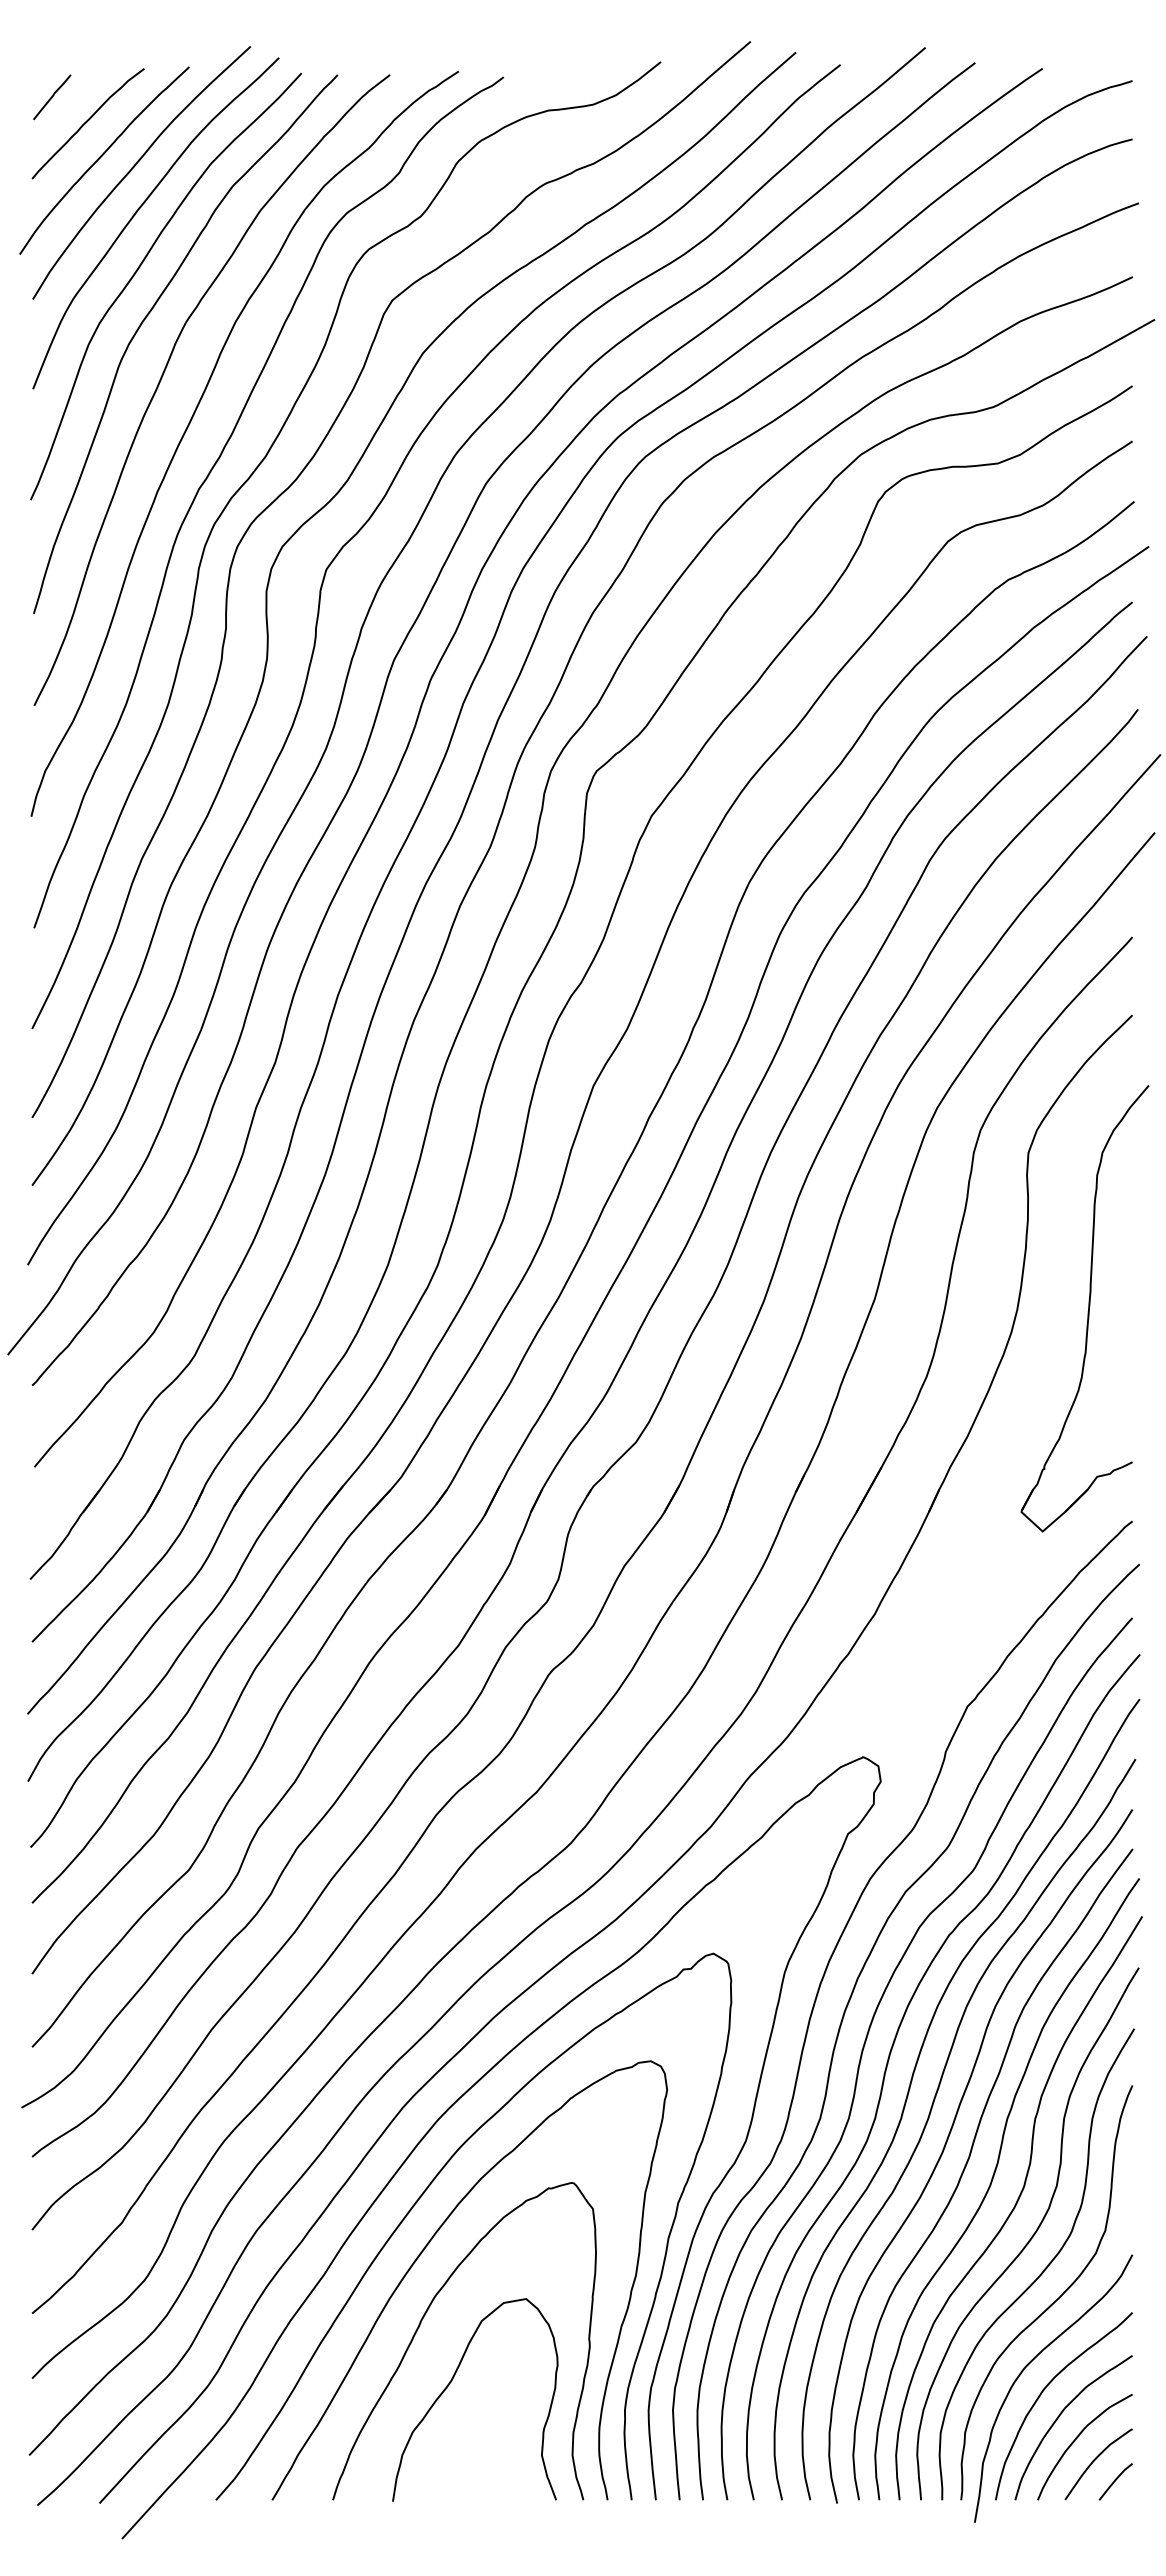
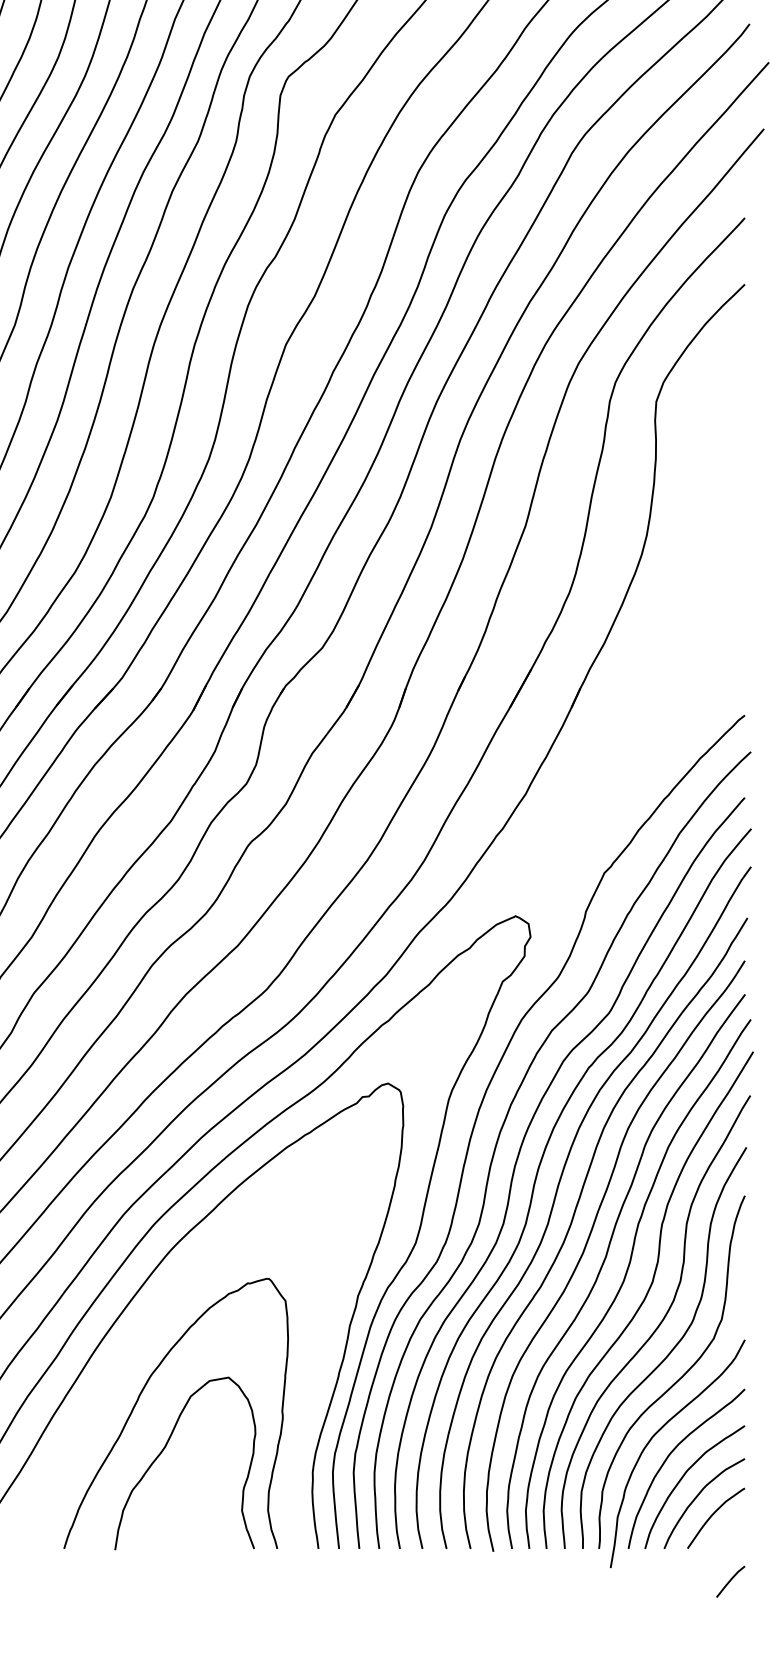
part: (1084, 1308) -> (704, 534), removed
curve: (427, 2246) -> (144, 1332), removed
line: (1115, 2481) -> (730, 1581), moved

